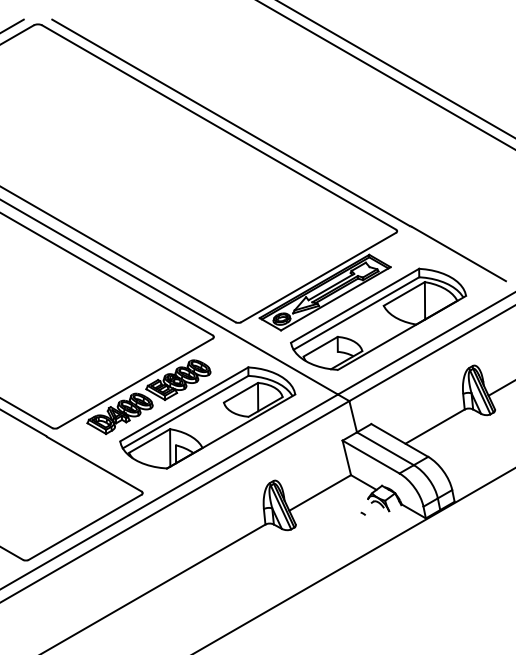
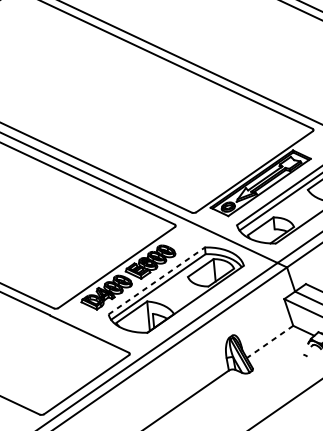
line: (184, 404) -> (156, 281), solid -> dashed
line: (320, 492) -> (270, 341), solid -> dashed

